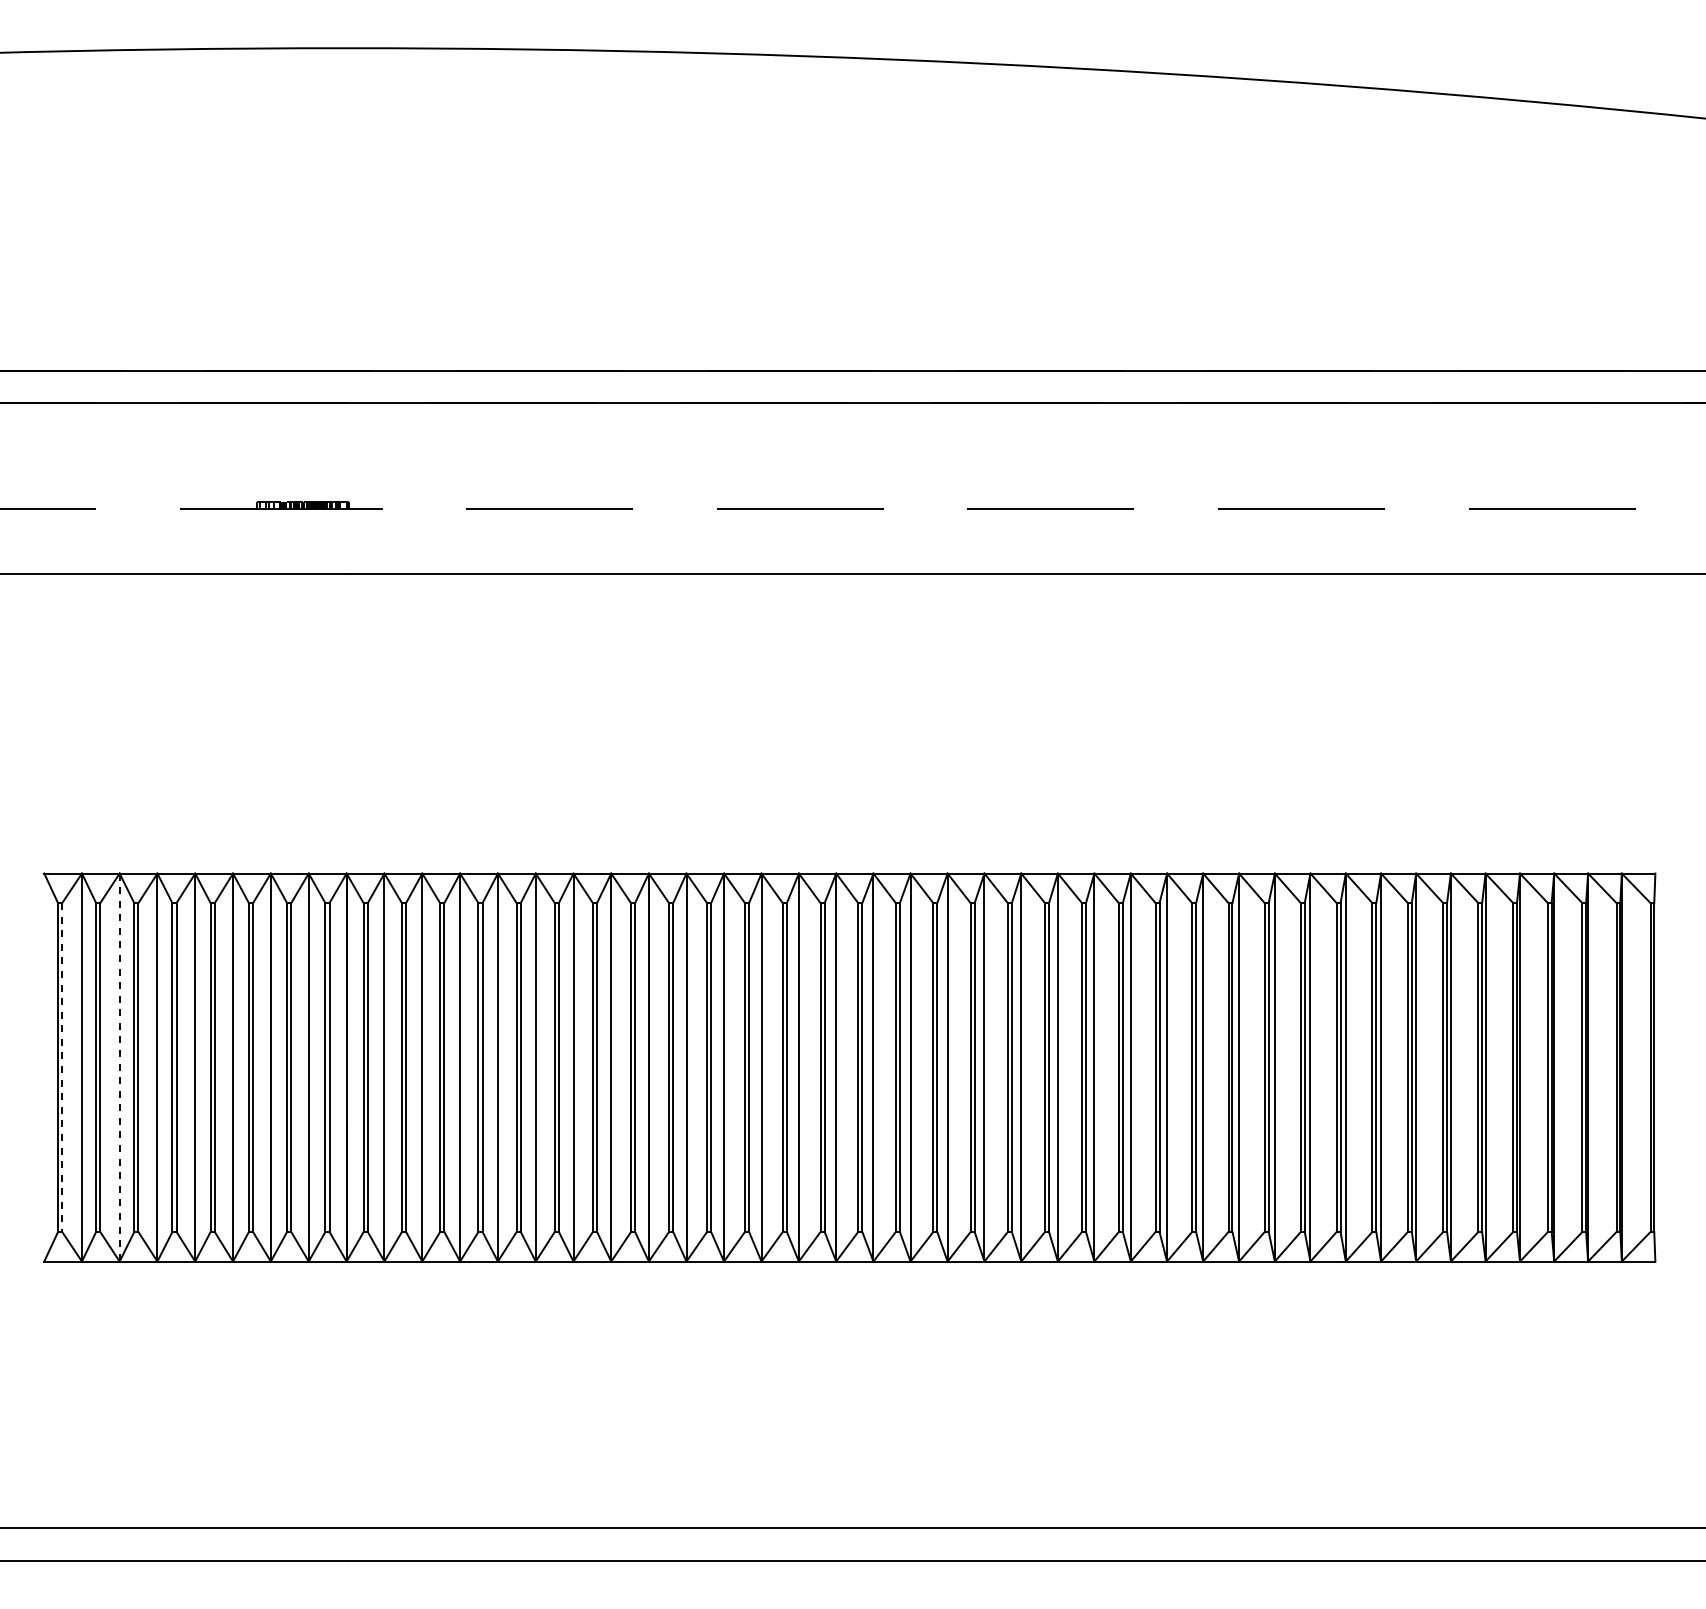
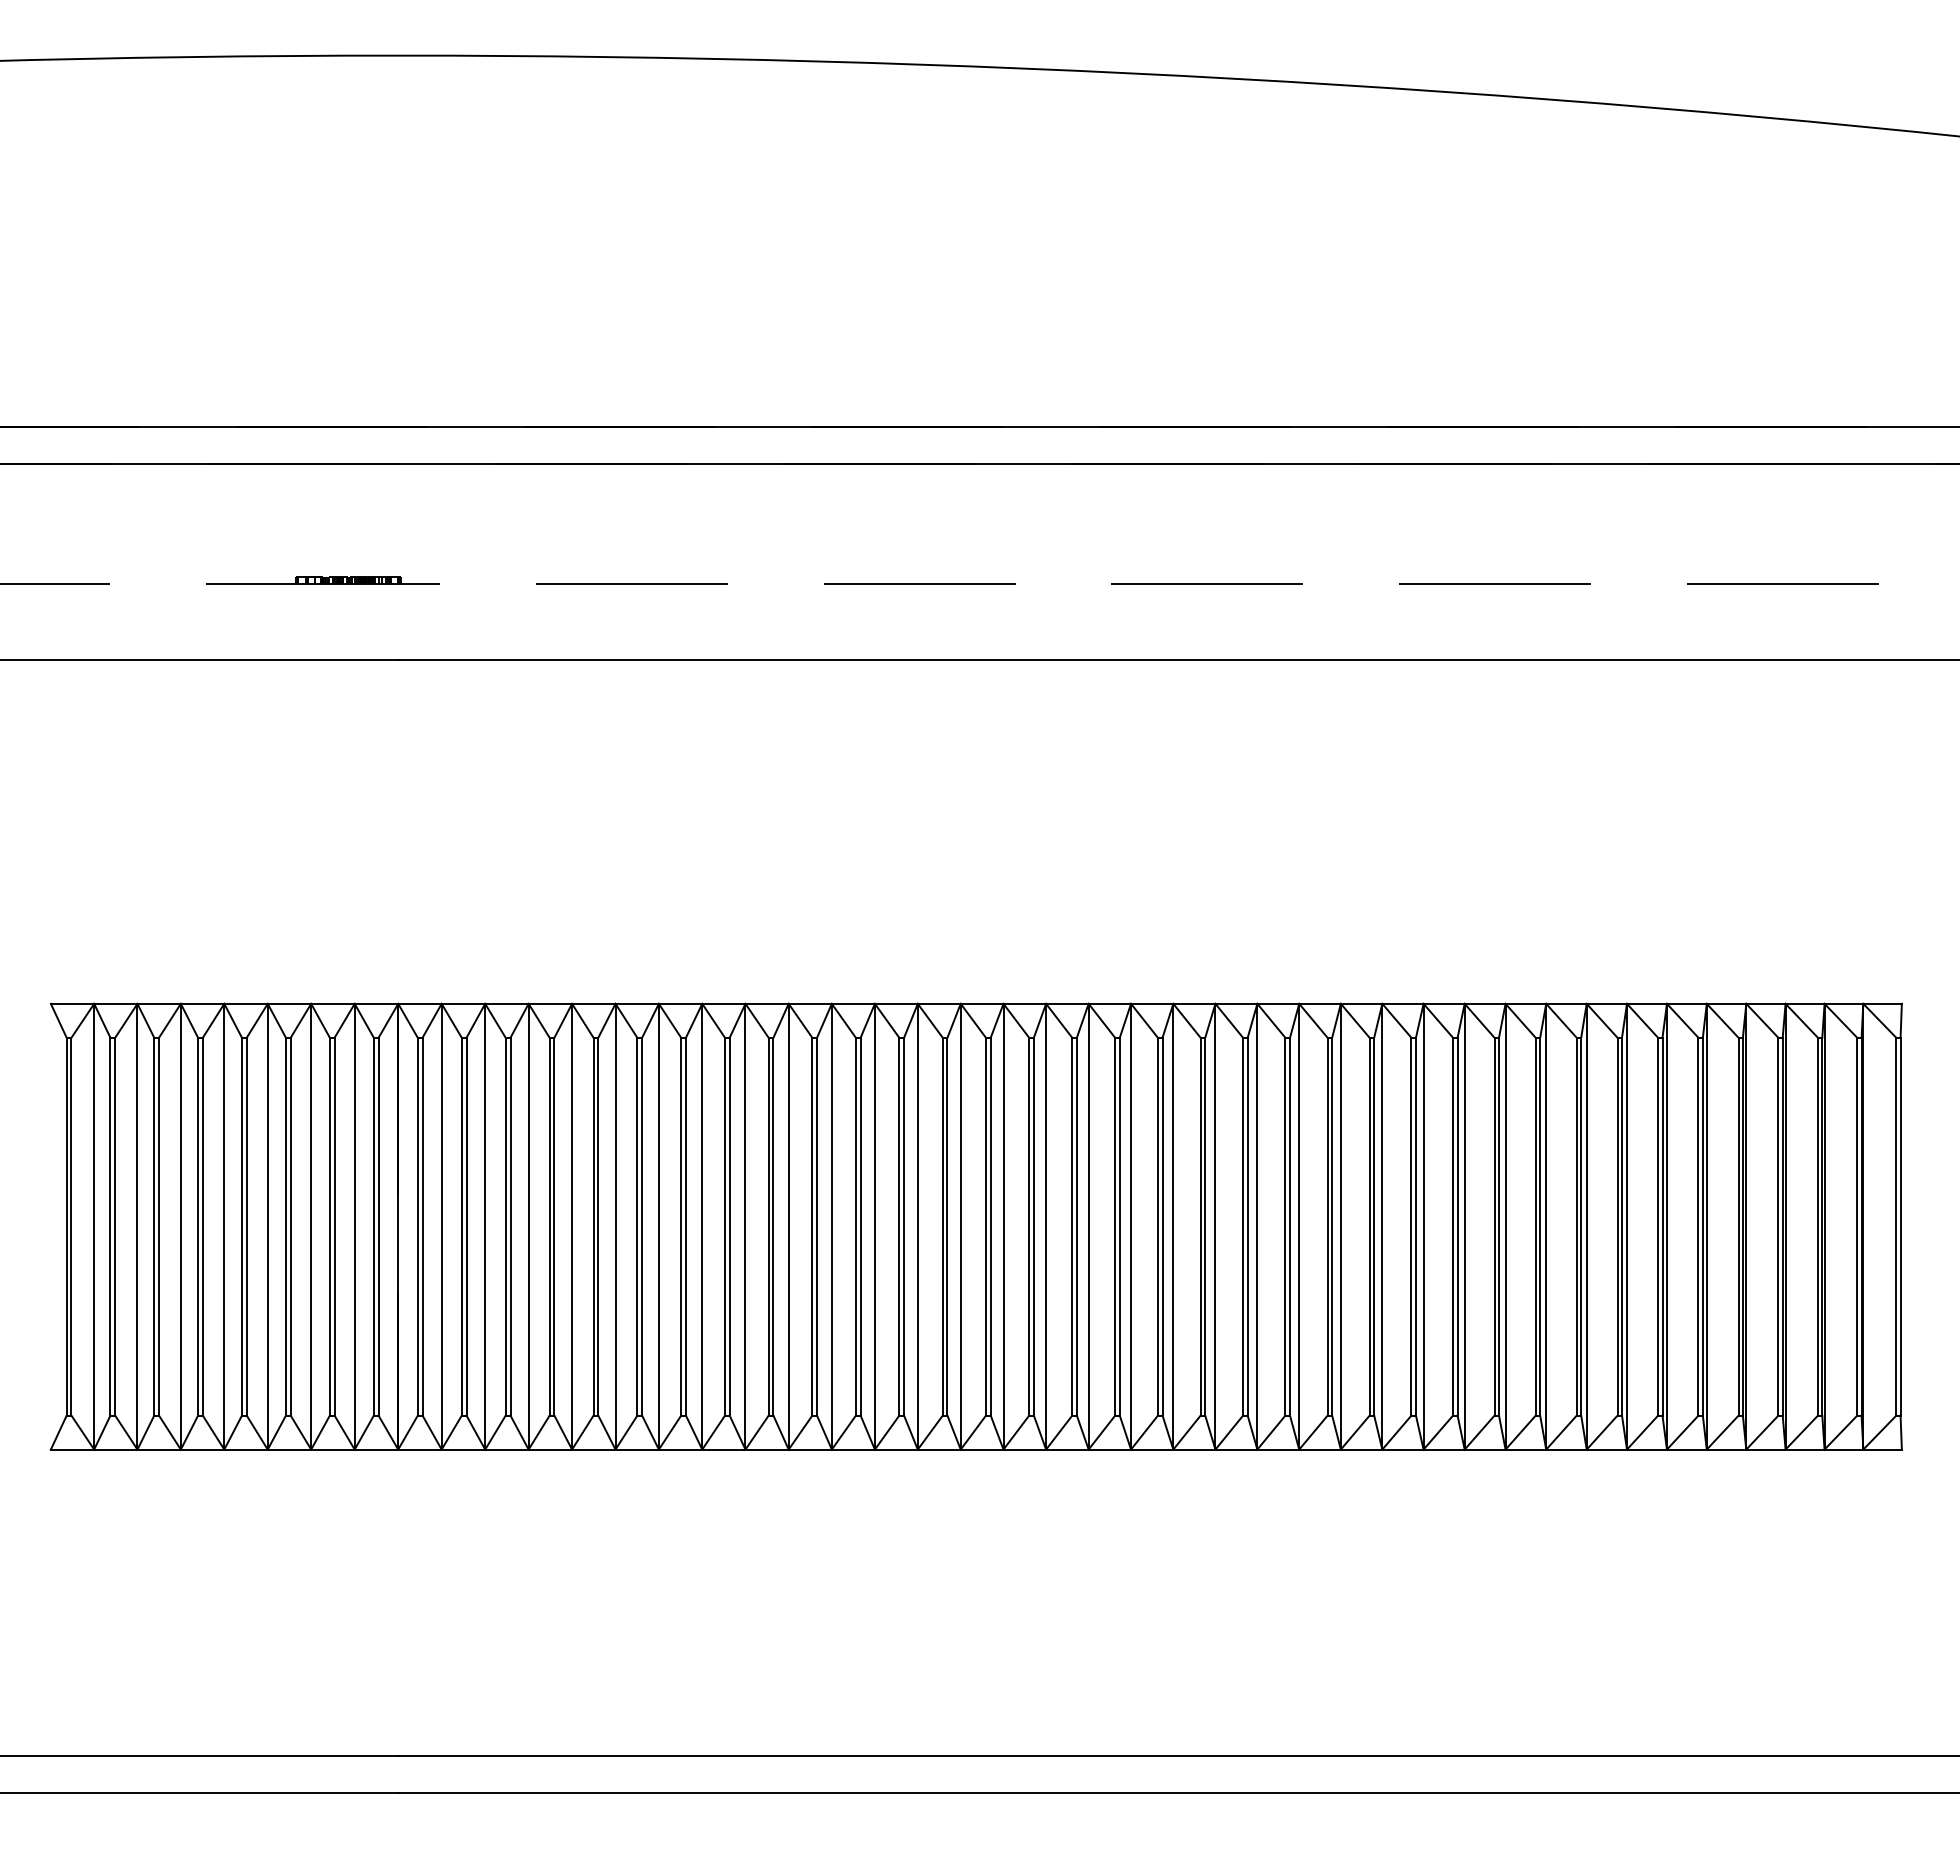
line: (62, 1068) -> (71, 1227), dashed -> solid
line: (119, 1068) -> (137, 1227), dashed -> solid

